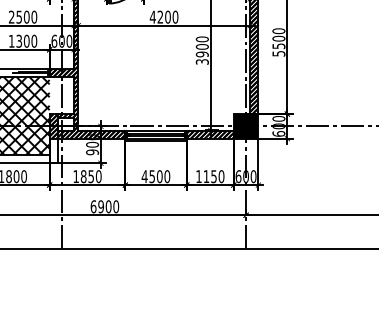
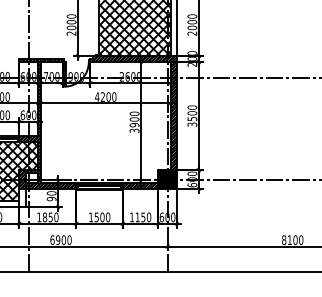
text: (277, 53) -> (191, 124), 5500 -> 3500
hatch: (61, 95) -> (28, 156), added
text: (143, 176) -> (90, 217), 4500 -> 1500

